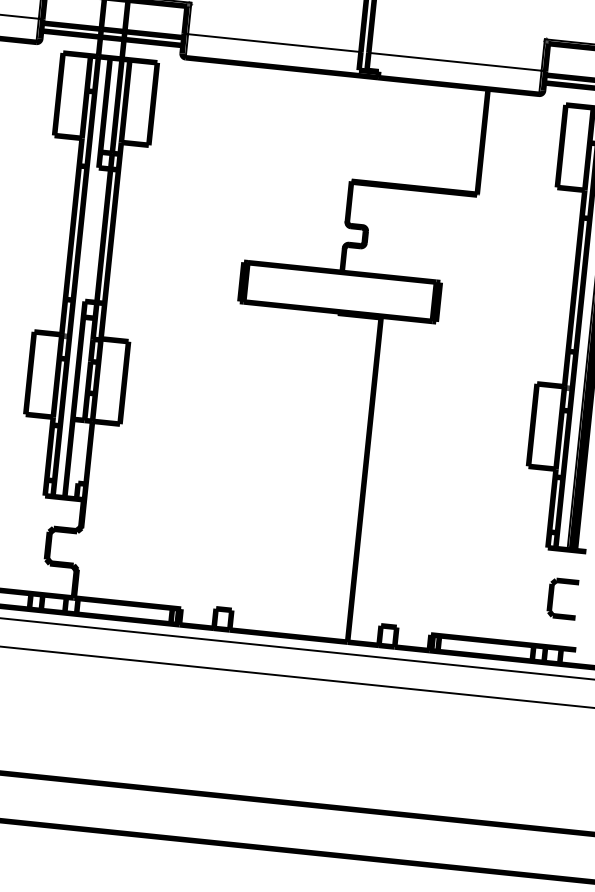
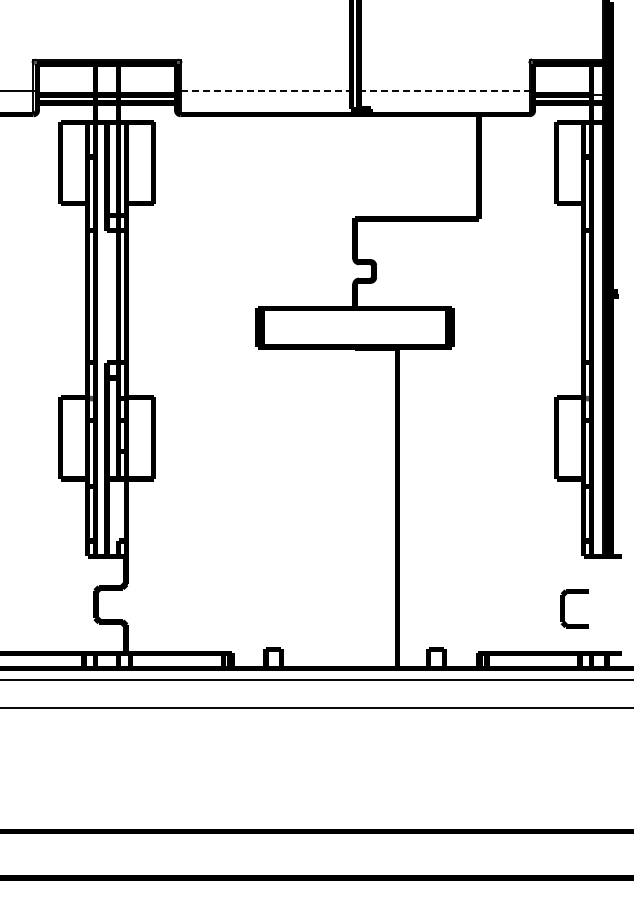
line: (275, 43) -> (266, 91), solid -> dashed
line: (455, 62) -> (444, 91), solid -> dashed
part: (552, 597) -> (564, 608), moved

